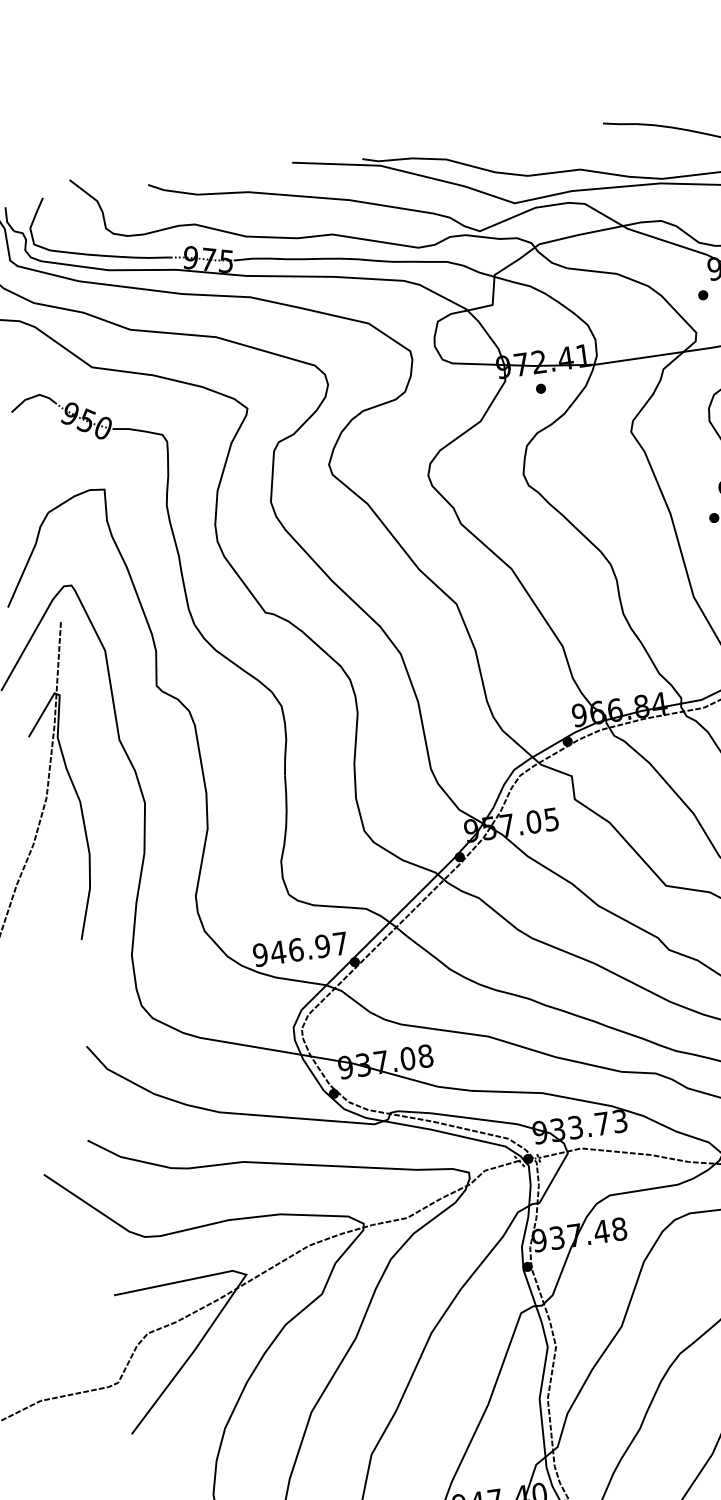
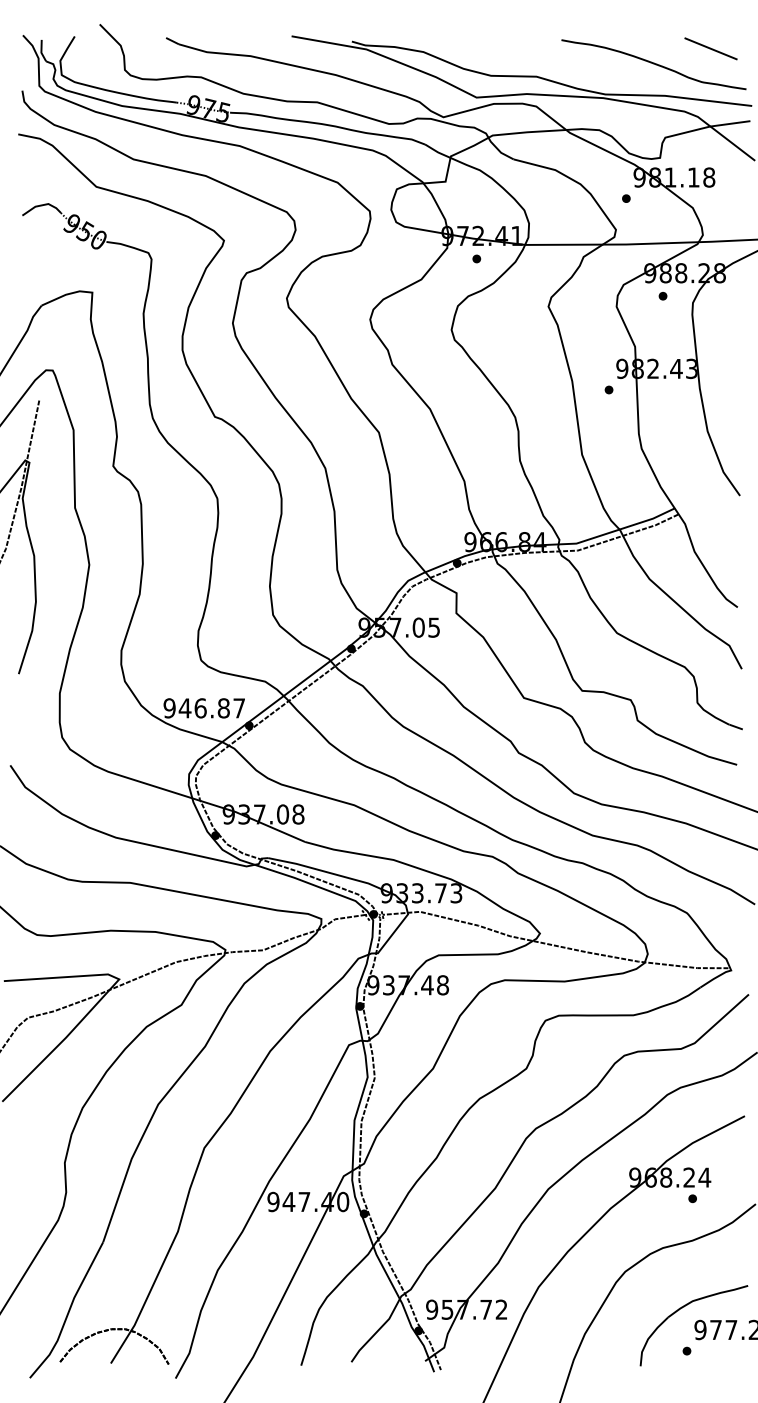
text: (322, 946) -> (223, 708), 946.97 -> 946.87

